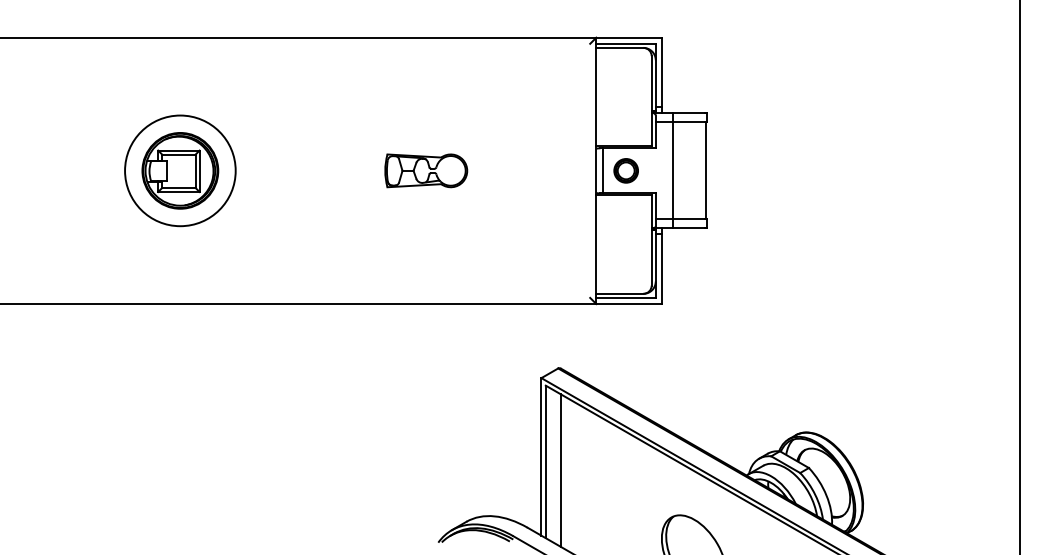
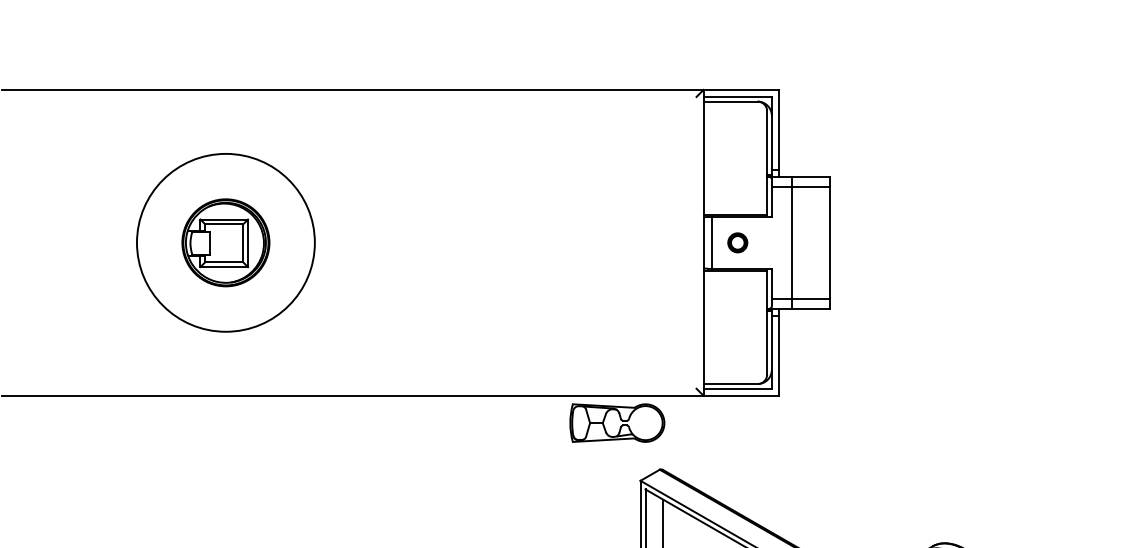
circle: (180, 170) -> (226, 242), size x1.4
part: (426, 170) -> (617, 422), moved
part: (625, 170) -> (737, 242), size x0.7

